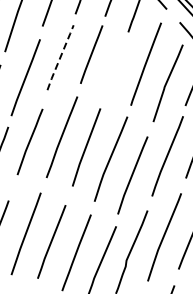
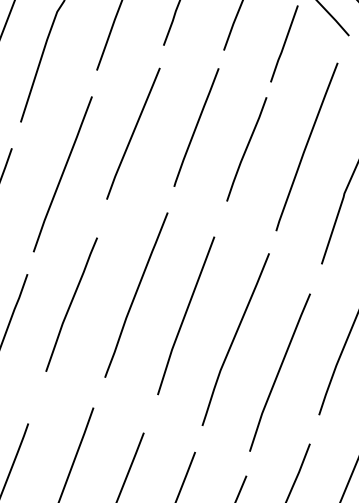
line: (60, 57) -> (133, 133), dashed -> solid
line: (116, 65) -> (246, 149), added

